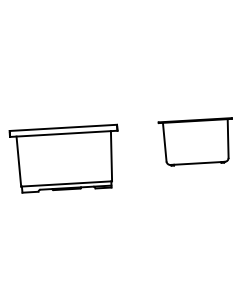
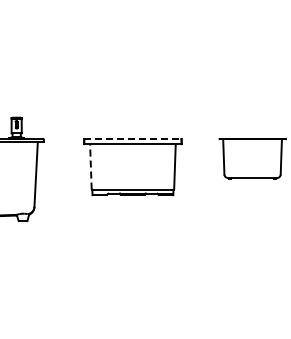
line: (64, 127) -> (133, 138), solid -> dashed
line: (18, 161) -> (90, 166), solid -> dashed

